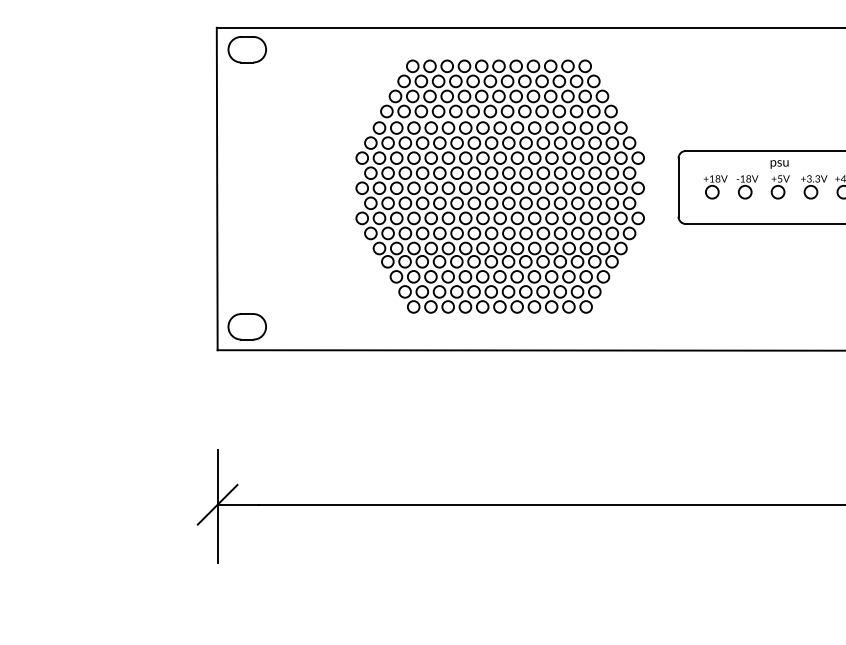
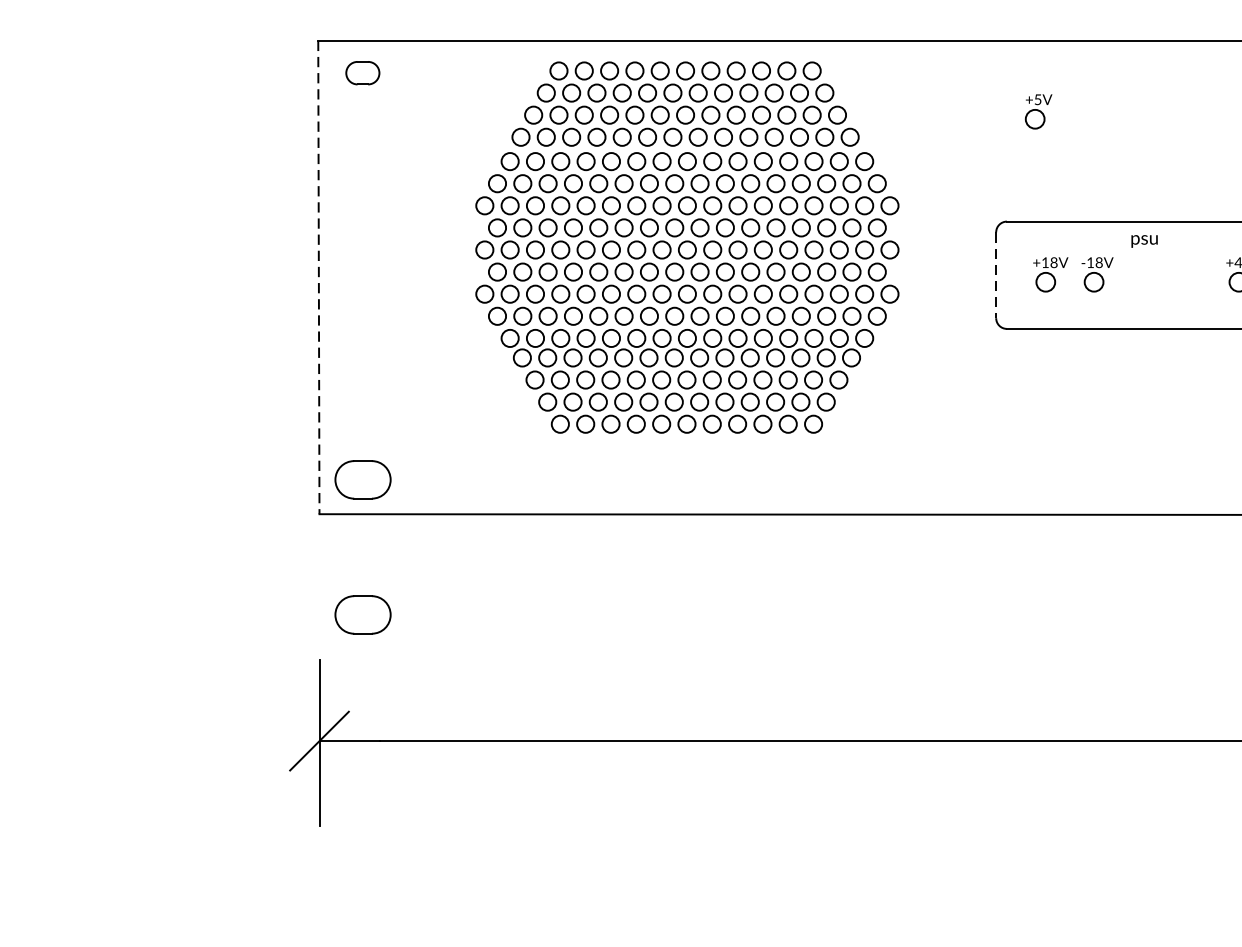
part: (246, 49) -> (361, 72), size x0.6
part: (499, 186) -> (686, 247), moved
line: (678, 187) -> (996, 275), solid -> dashed
part: (779, 187) -> (1037, 112), moved
part: (814, 187) -> (1195, 275), removed
line: (217, 189) -> (319, 278), solid -> dashed
part: (246, 418) -> (361, 614), added

